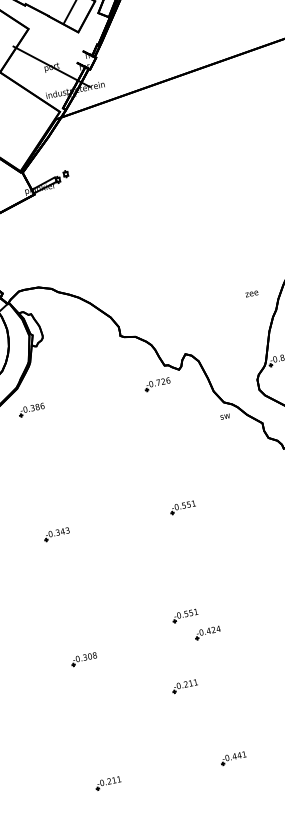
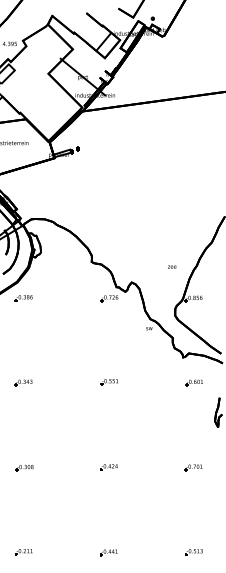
text: (252, 292) -> (172, 266), moved
part: (183, 616) -> (95, 453), removed
part: (184, 686) -> (86, 499), removed

